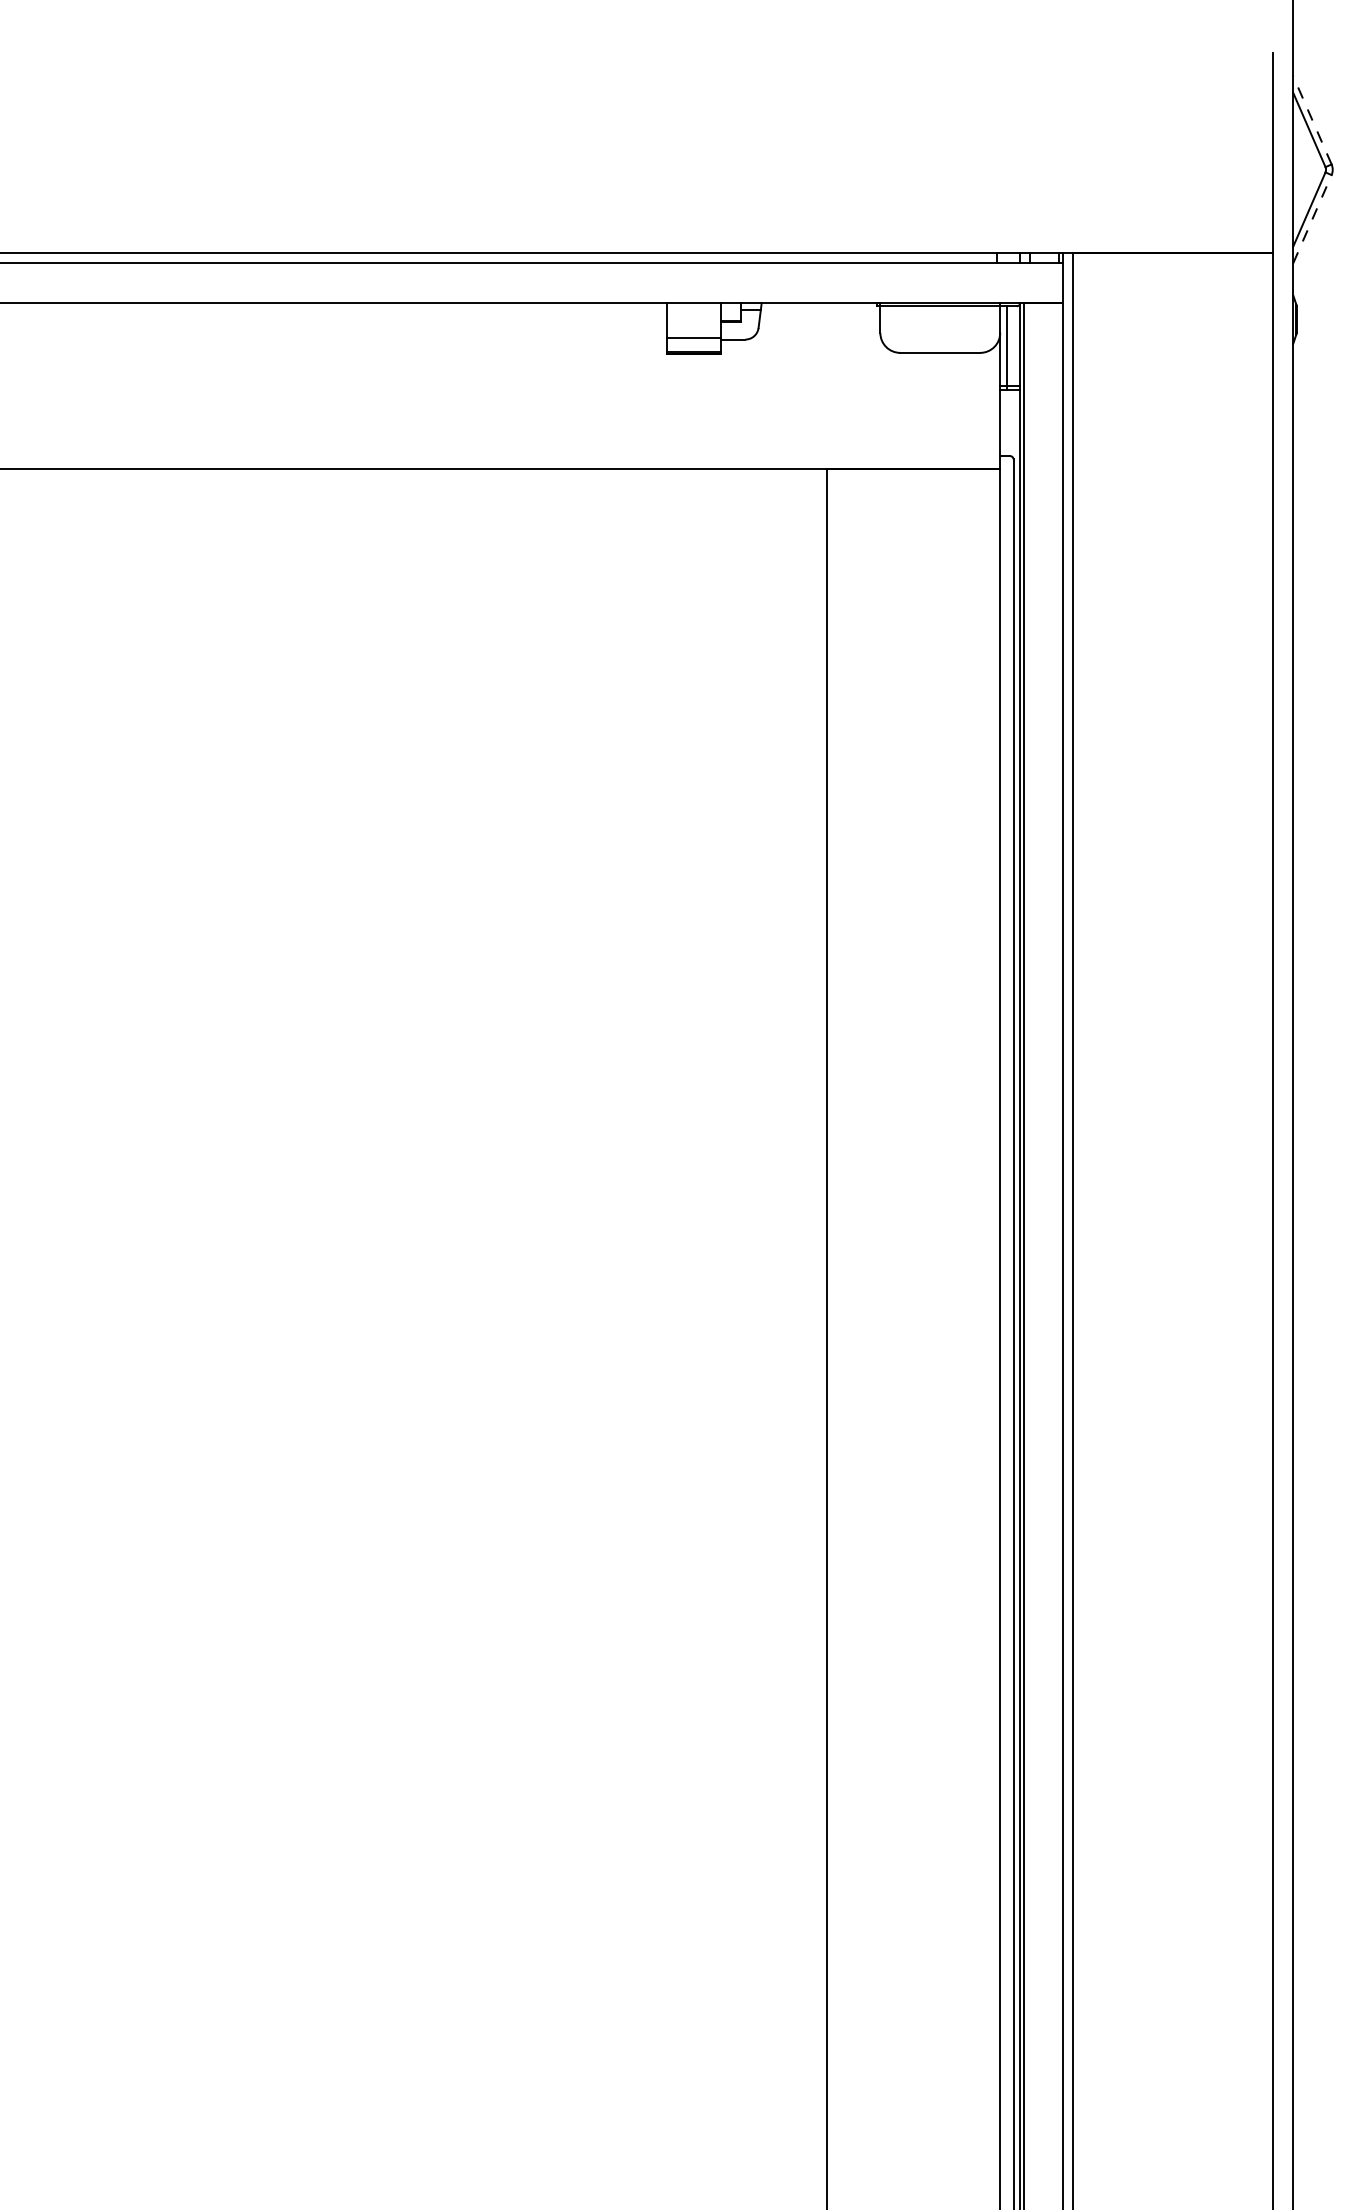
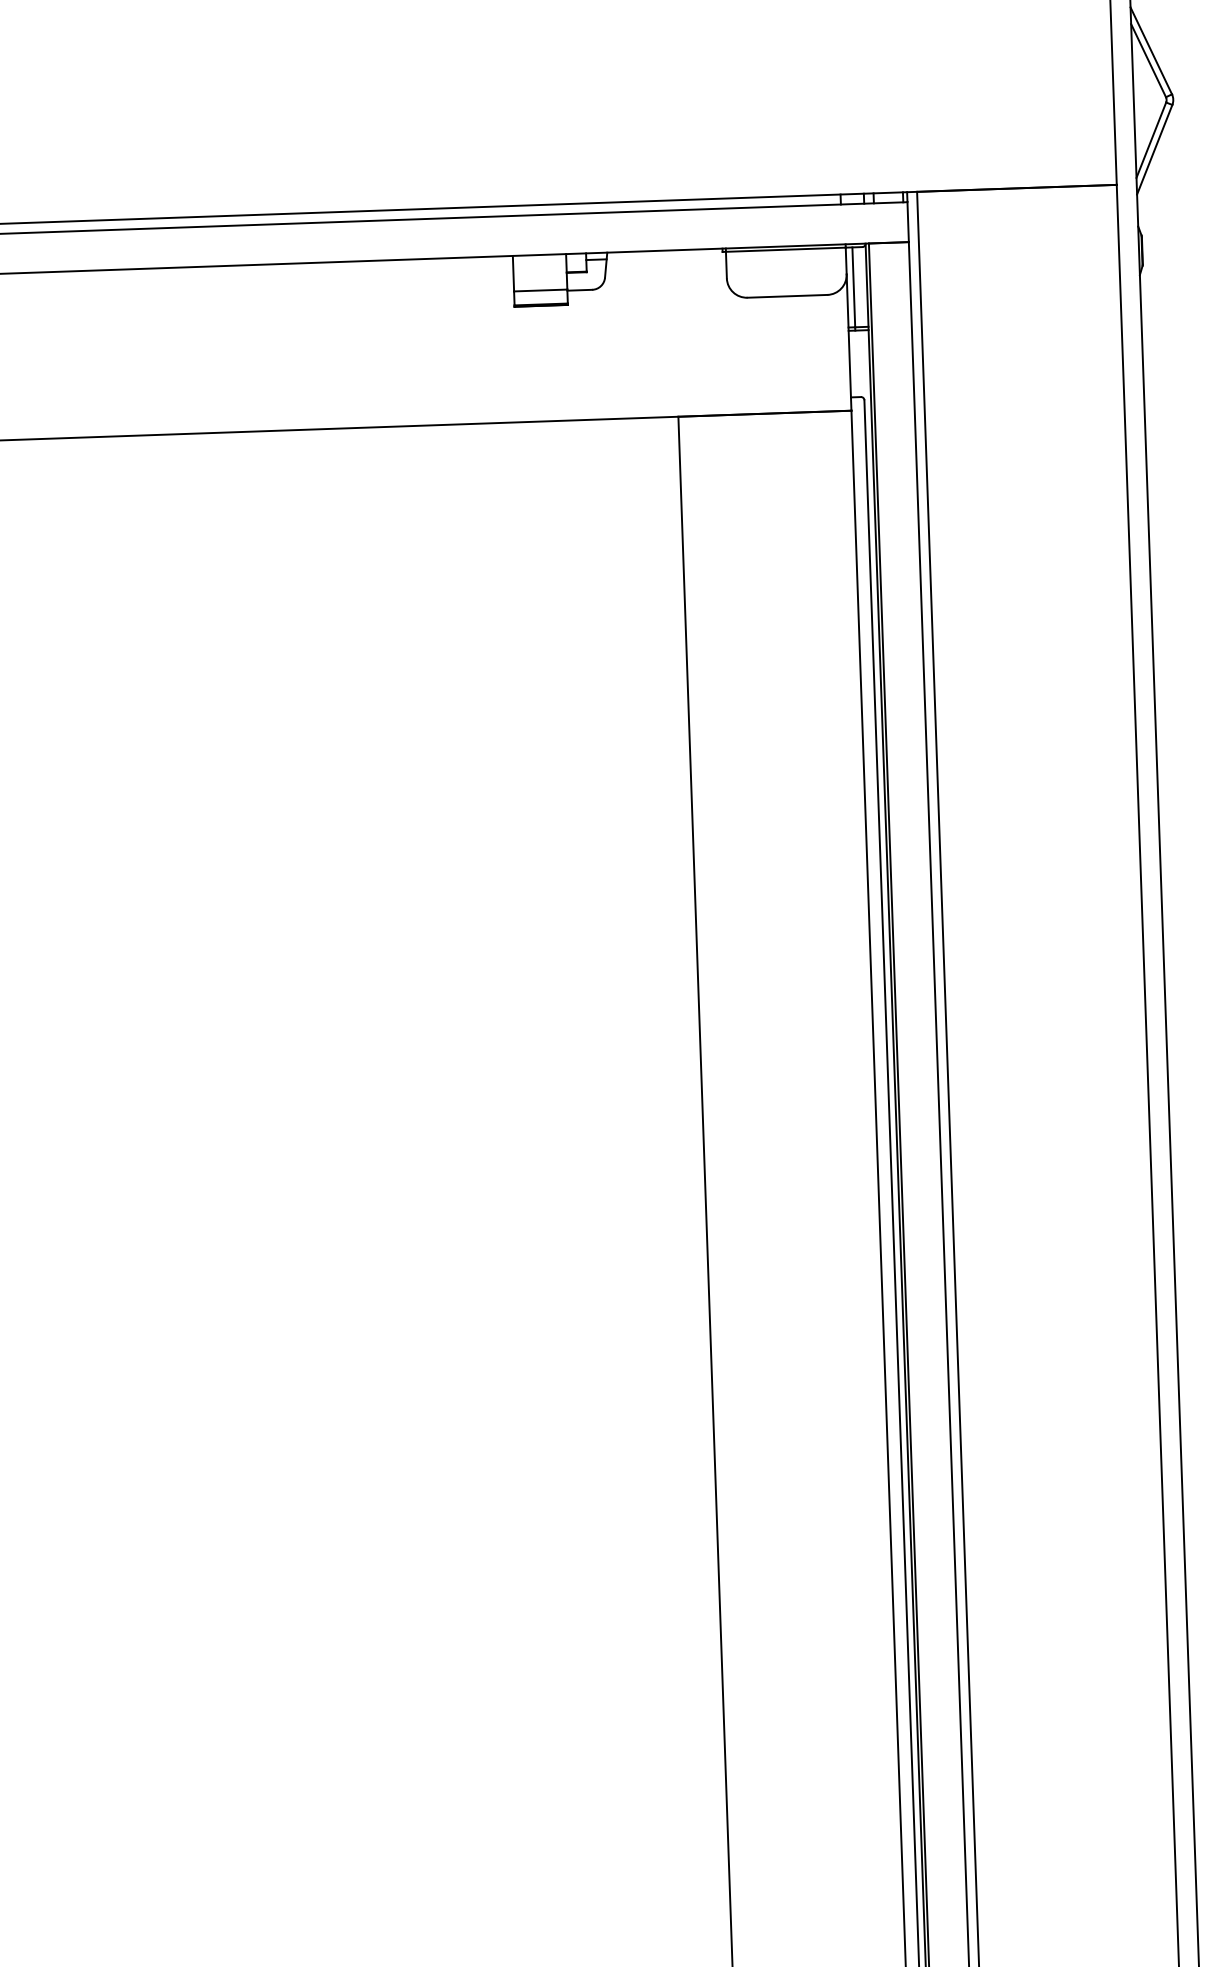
line: (1312, 119) -> (1151, 50), dashed -> solid
line: (1312, 218) -> (1154, 149), dashed -> solid

